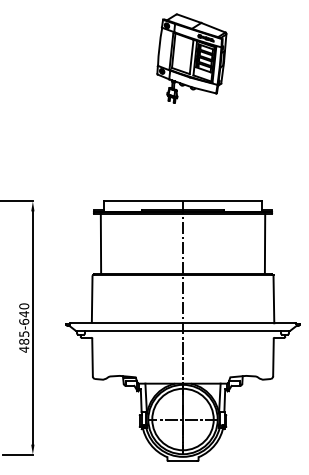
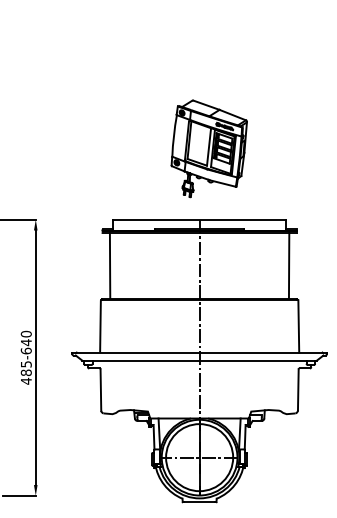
part: (191, 58) -> (208, 148), moved

